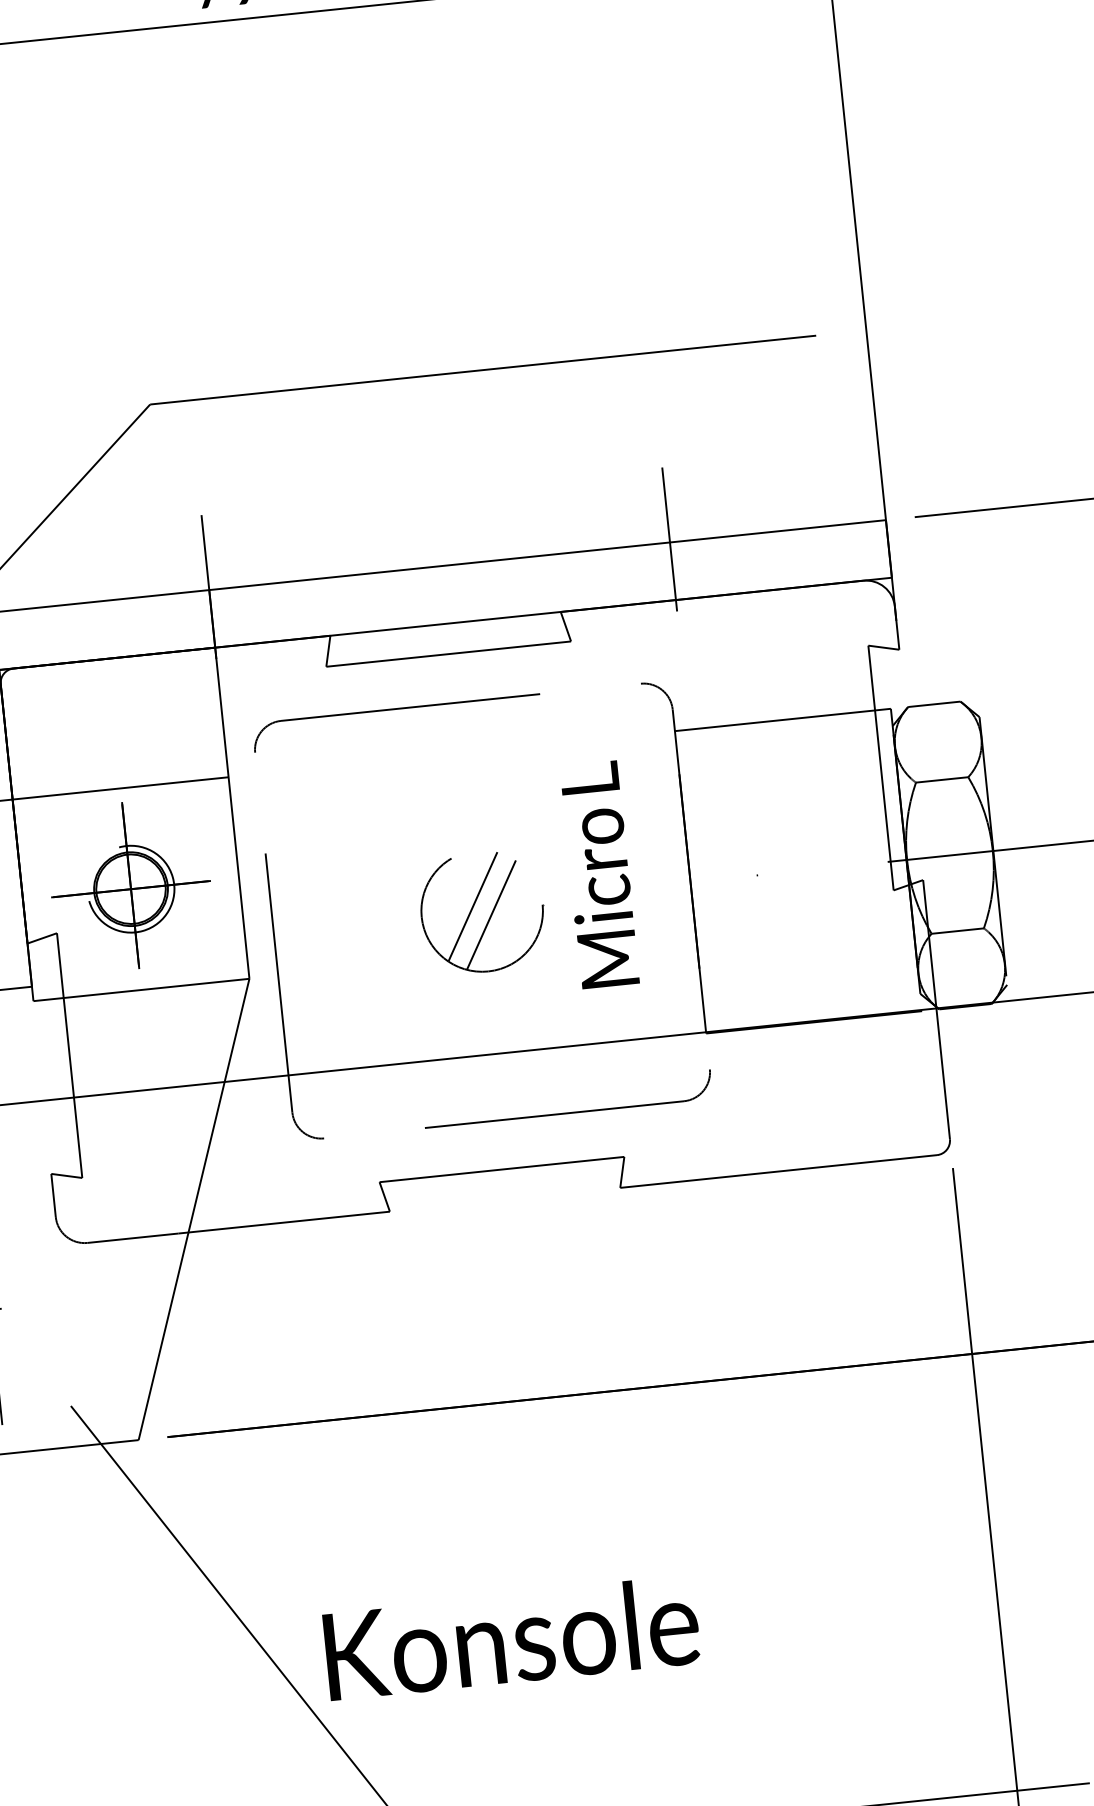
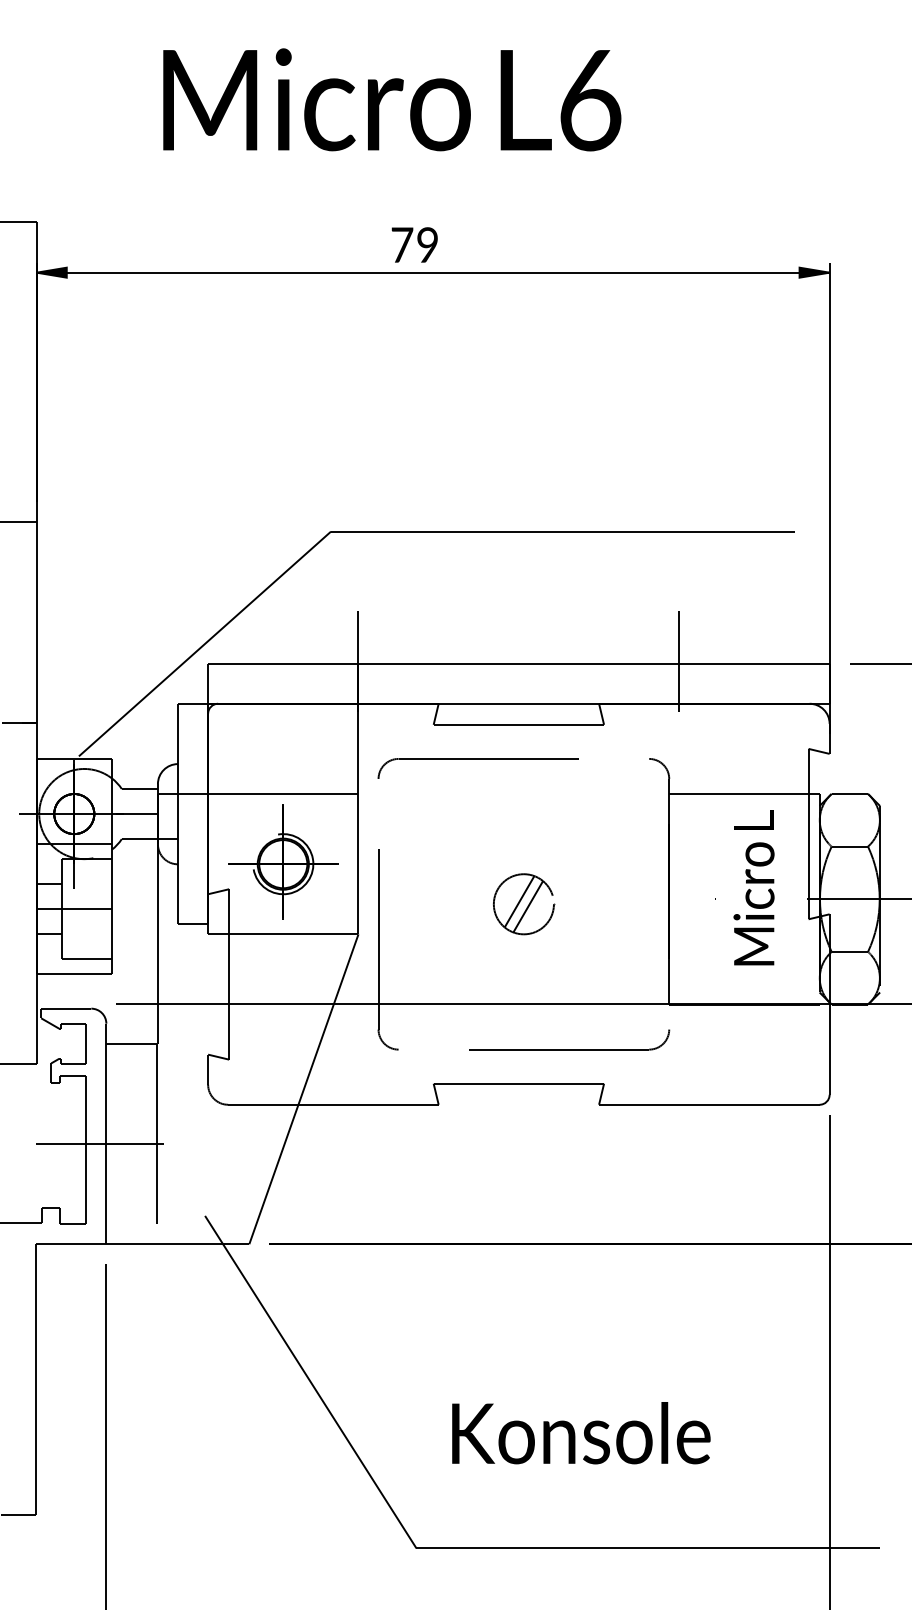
text: (598, 874) -> (753, 887), moved
part: (483, 911) -> (524, 904), size x0.71
text: (512, 1638) -> (581, 1433), moved

